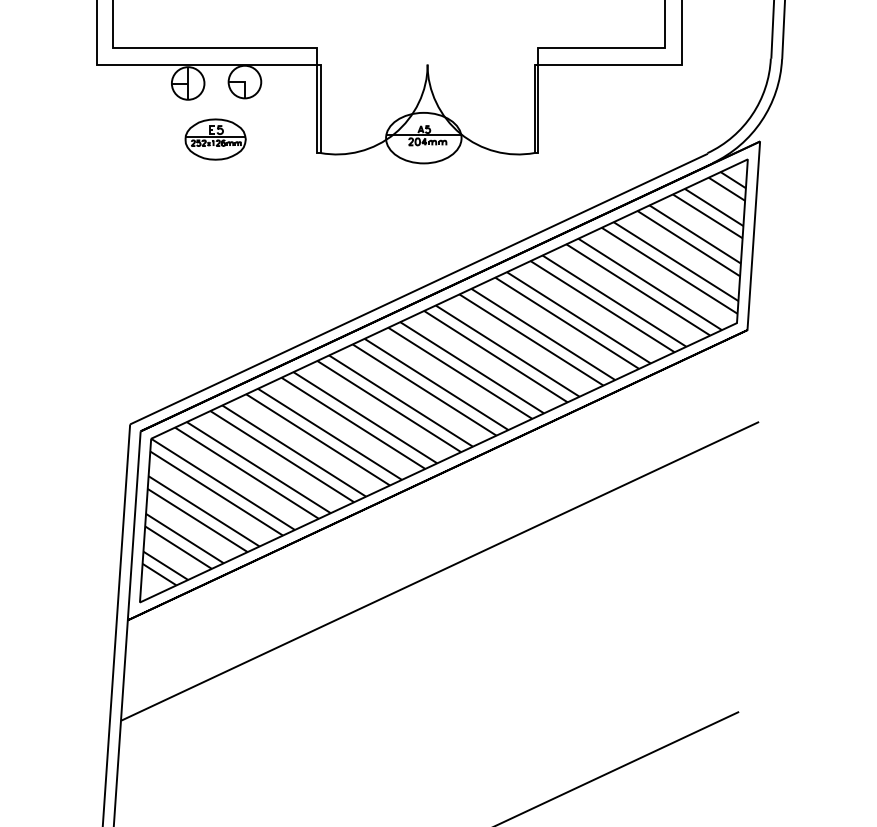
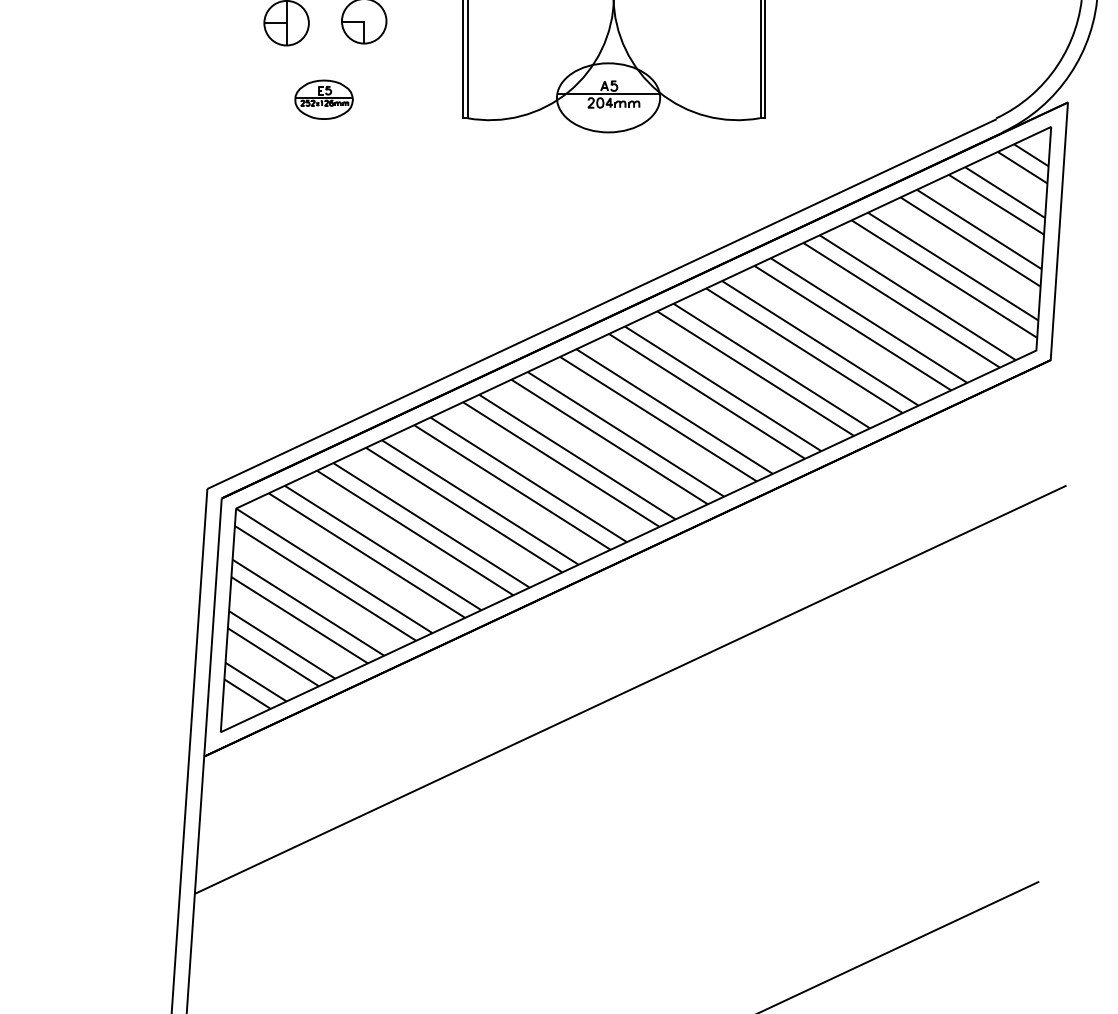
part: (215, 139) -> (323, 99), size x0.7

